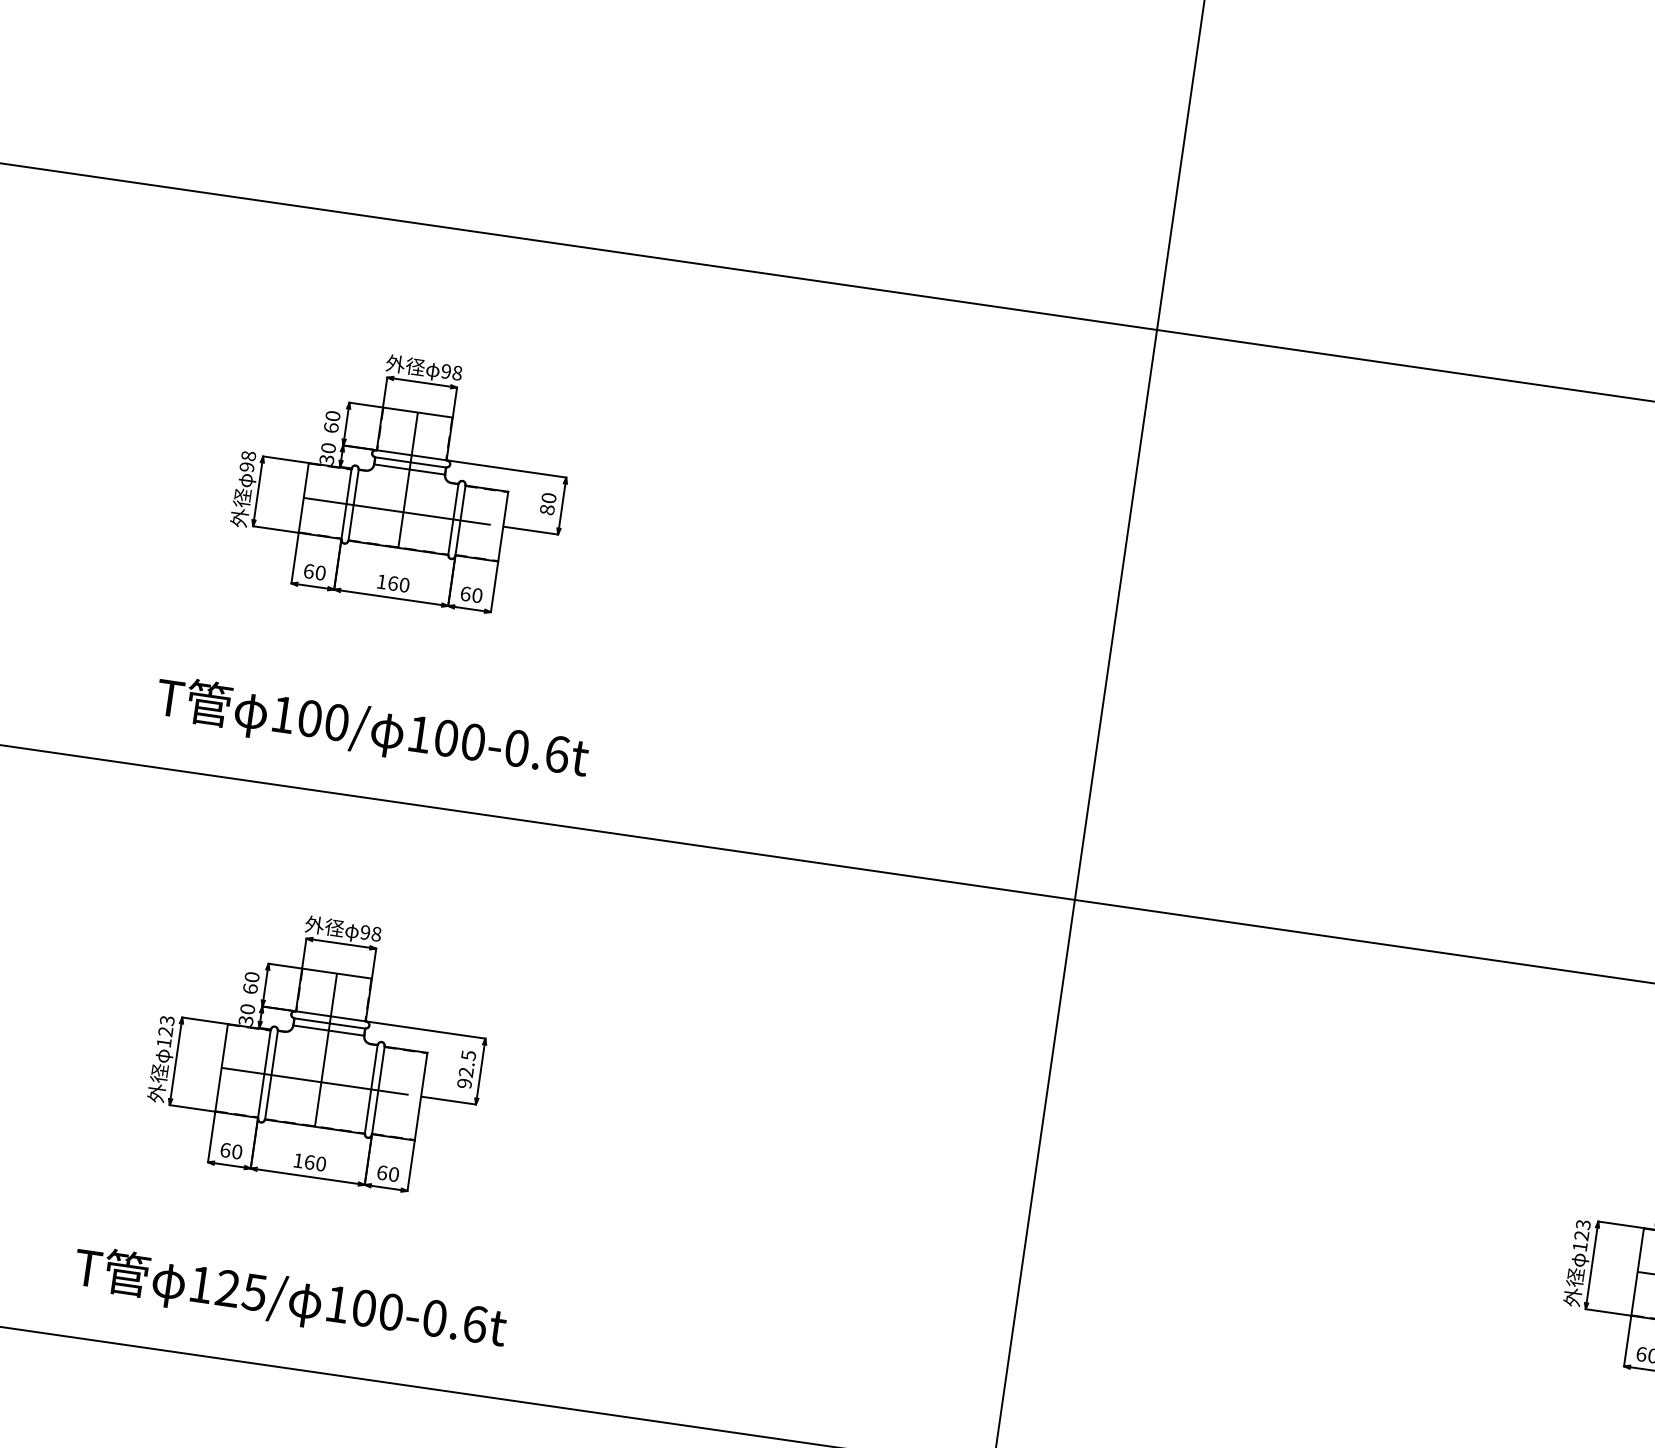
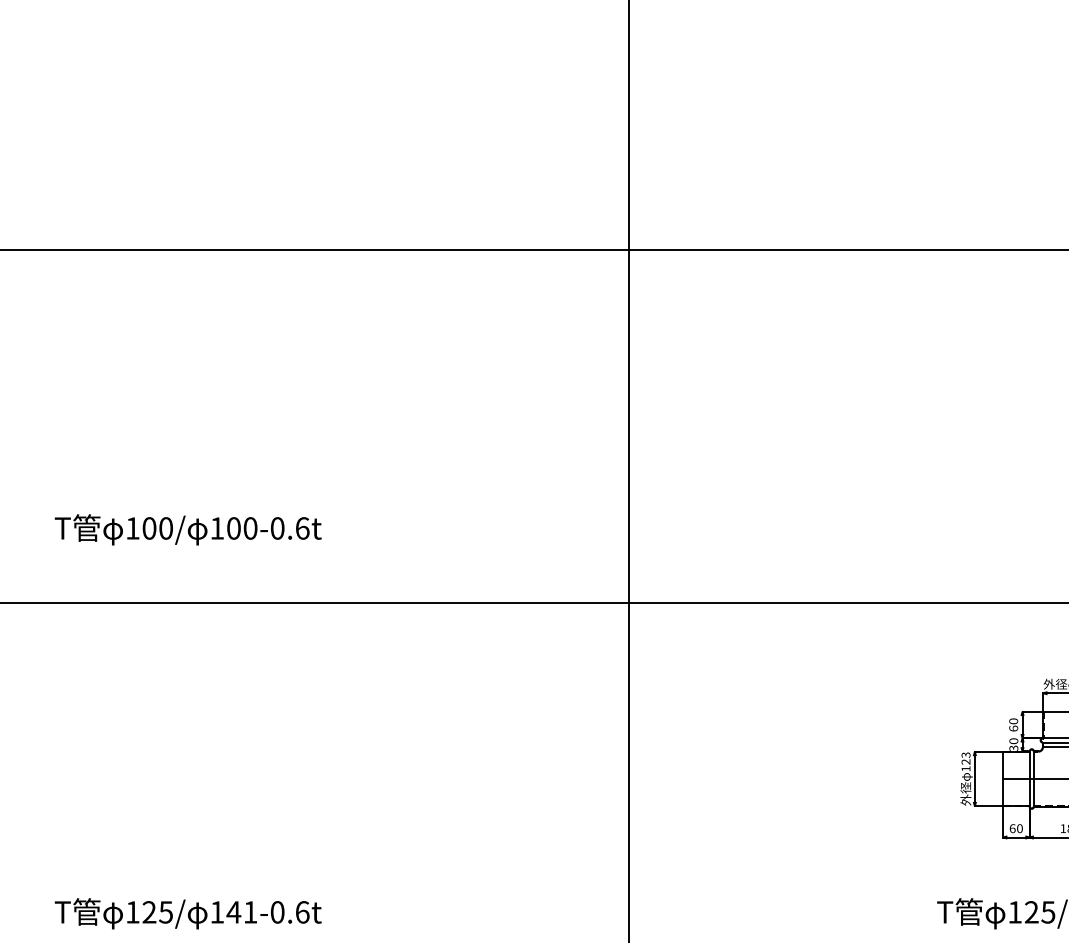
part: (402, 478) -> (184, 405), removed
text: (371, 729) -> (187, 529), moved
part: (320, 1048) -> (184, 758), removed
text: (376, 1310) -> (241, 912), 100-0.6t -> 141-0.6t

